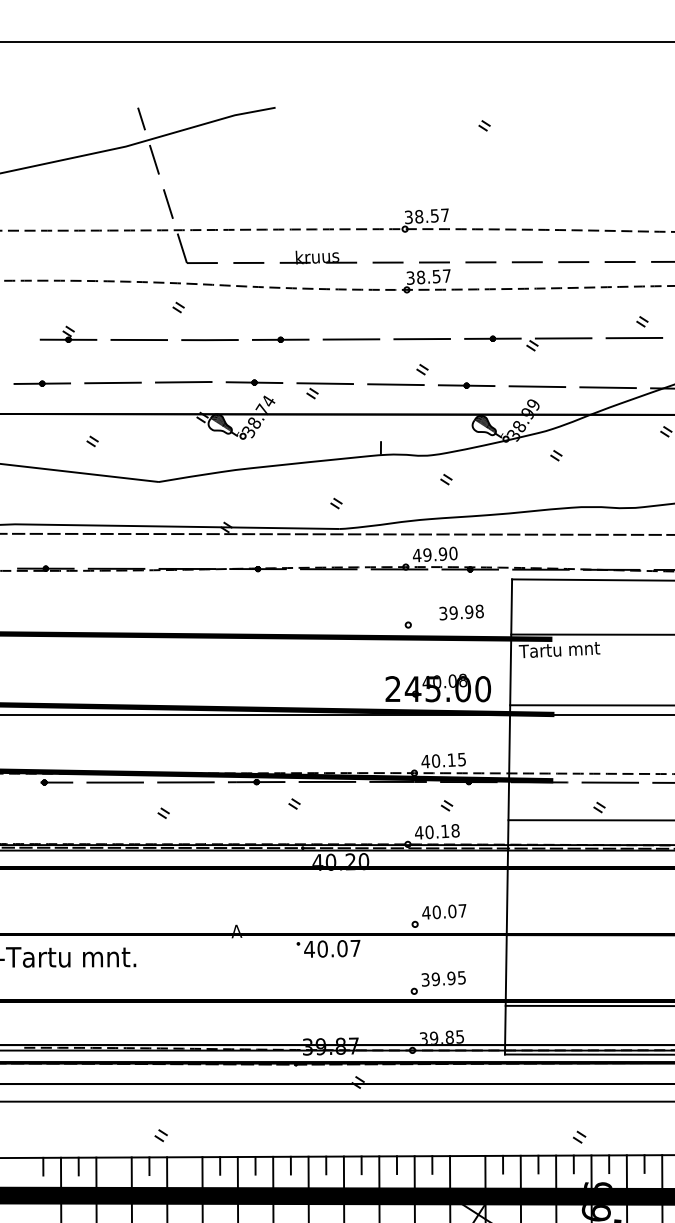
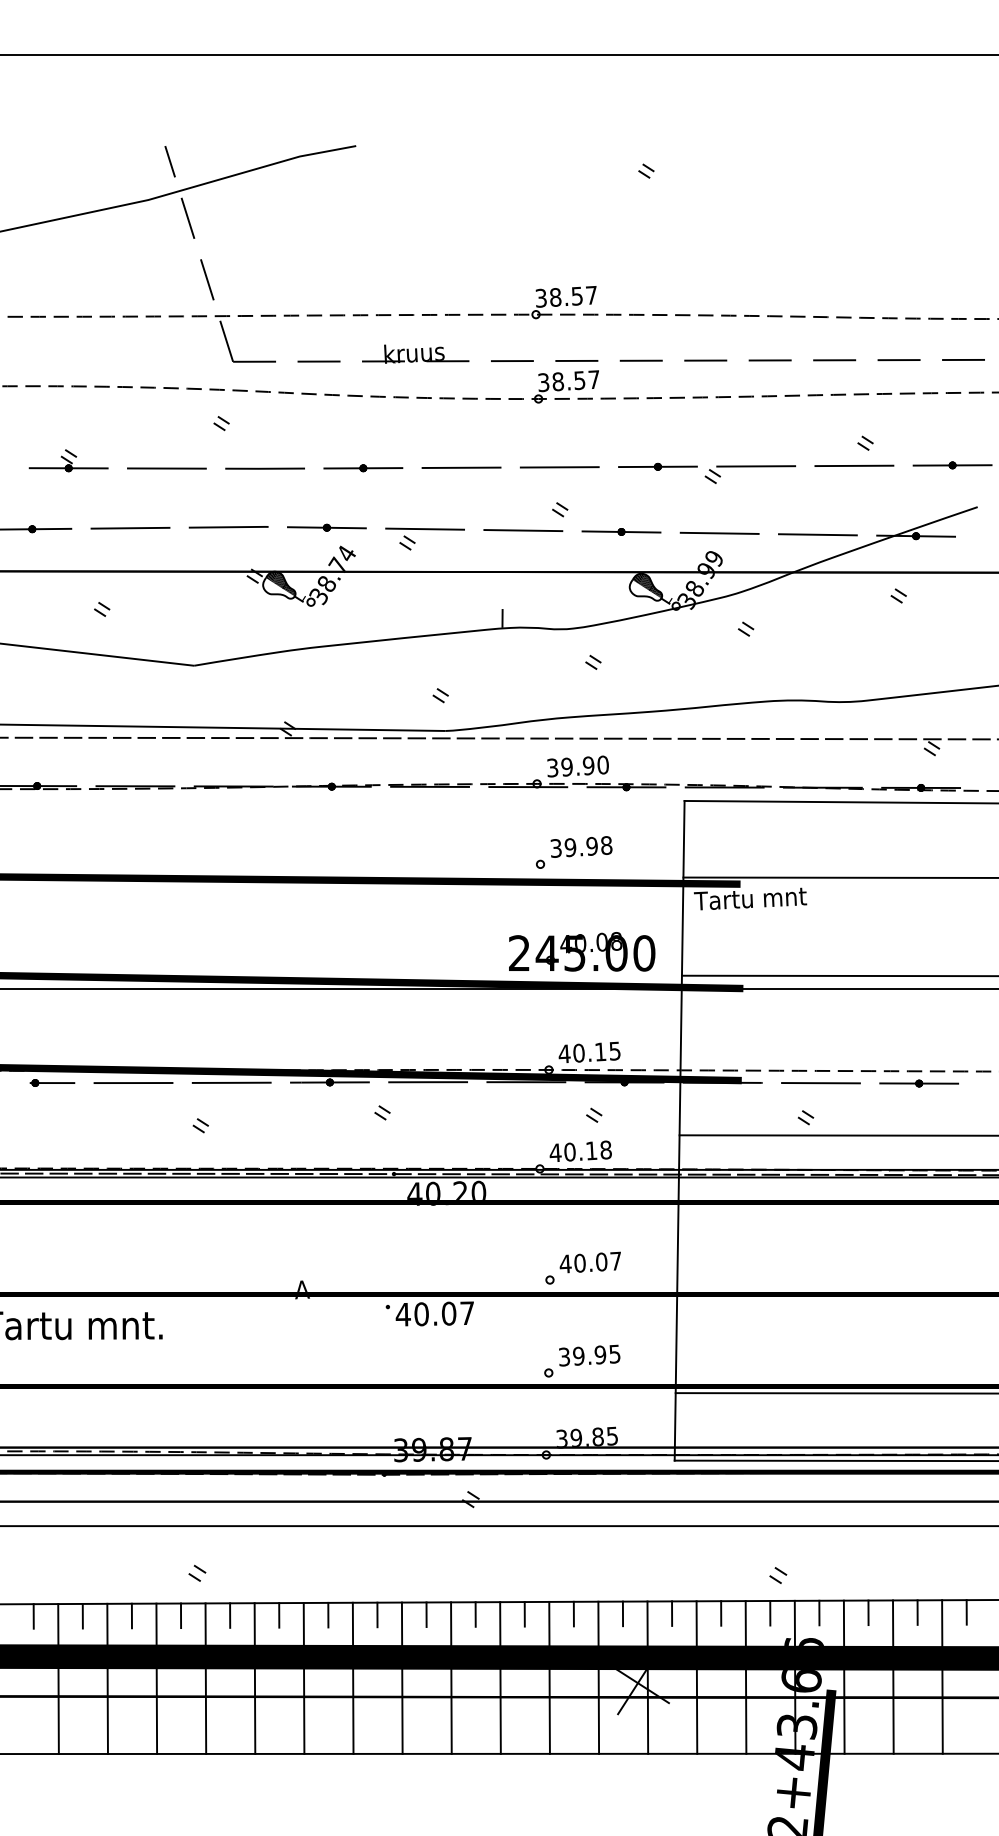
text: (416, 555) -> (552, 767), 49.90 -> 39.90
text: (461, 612) -> (581, 846), moved
line: (467, 1164) -> (622, 1613), added
line: (113, 1166) -> (131, 1615), added
line: (185, 1166) -> (230, 1615), added

